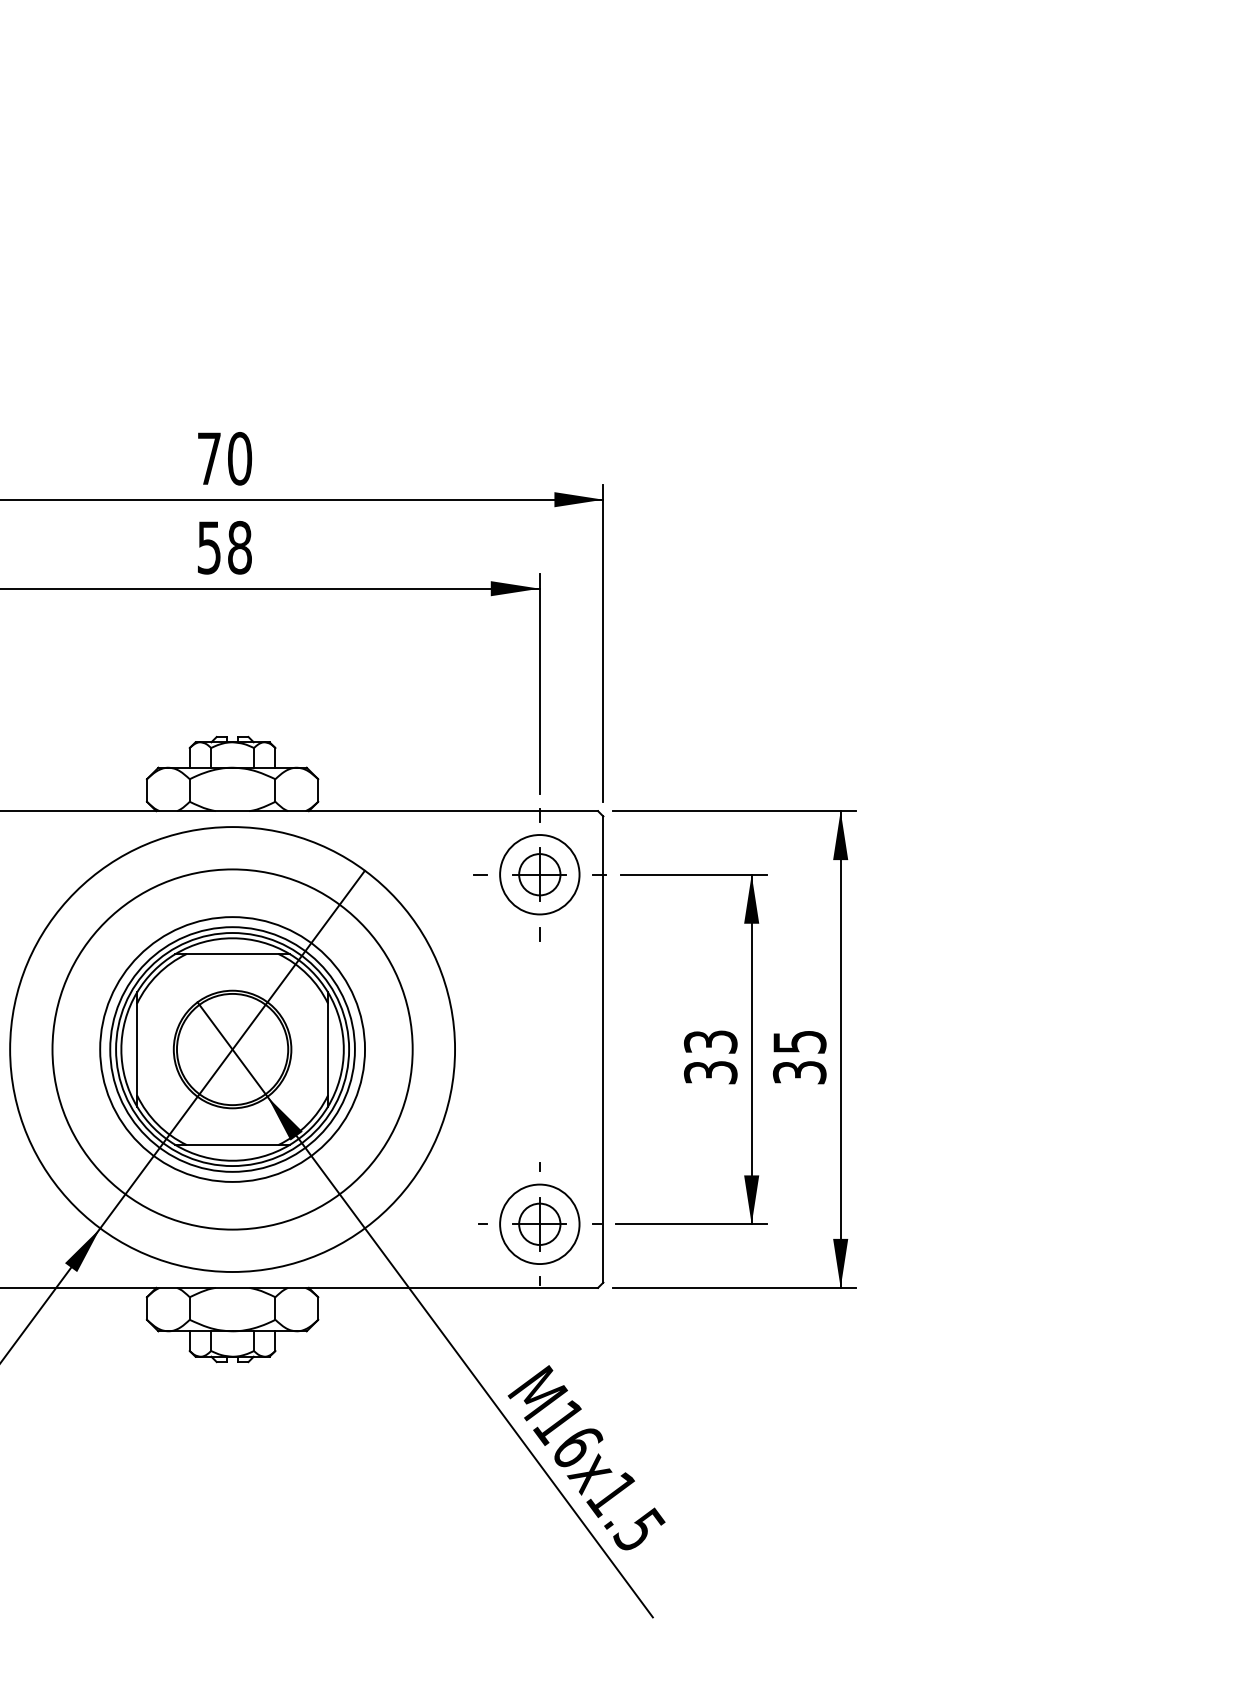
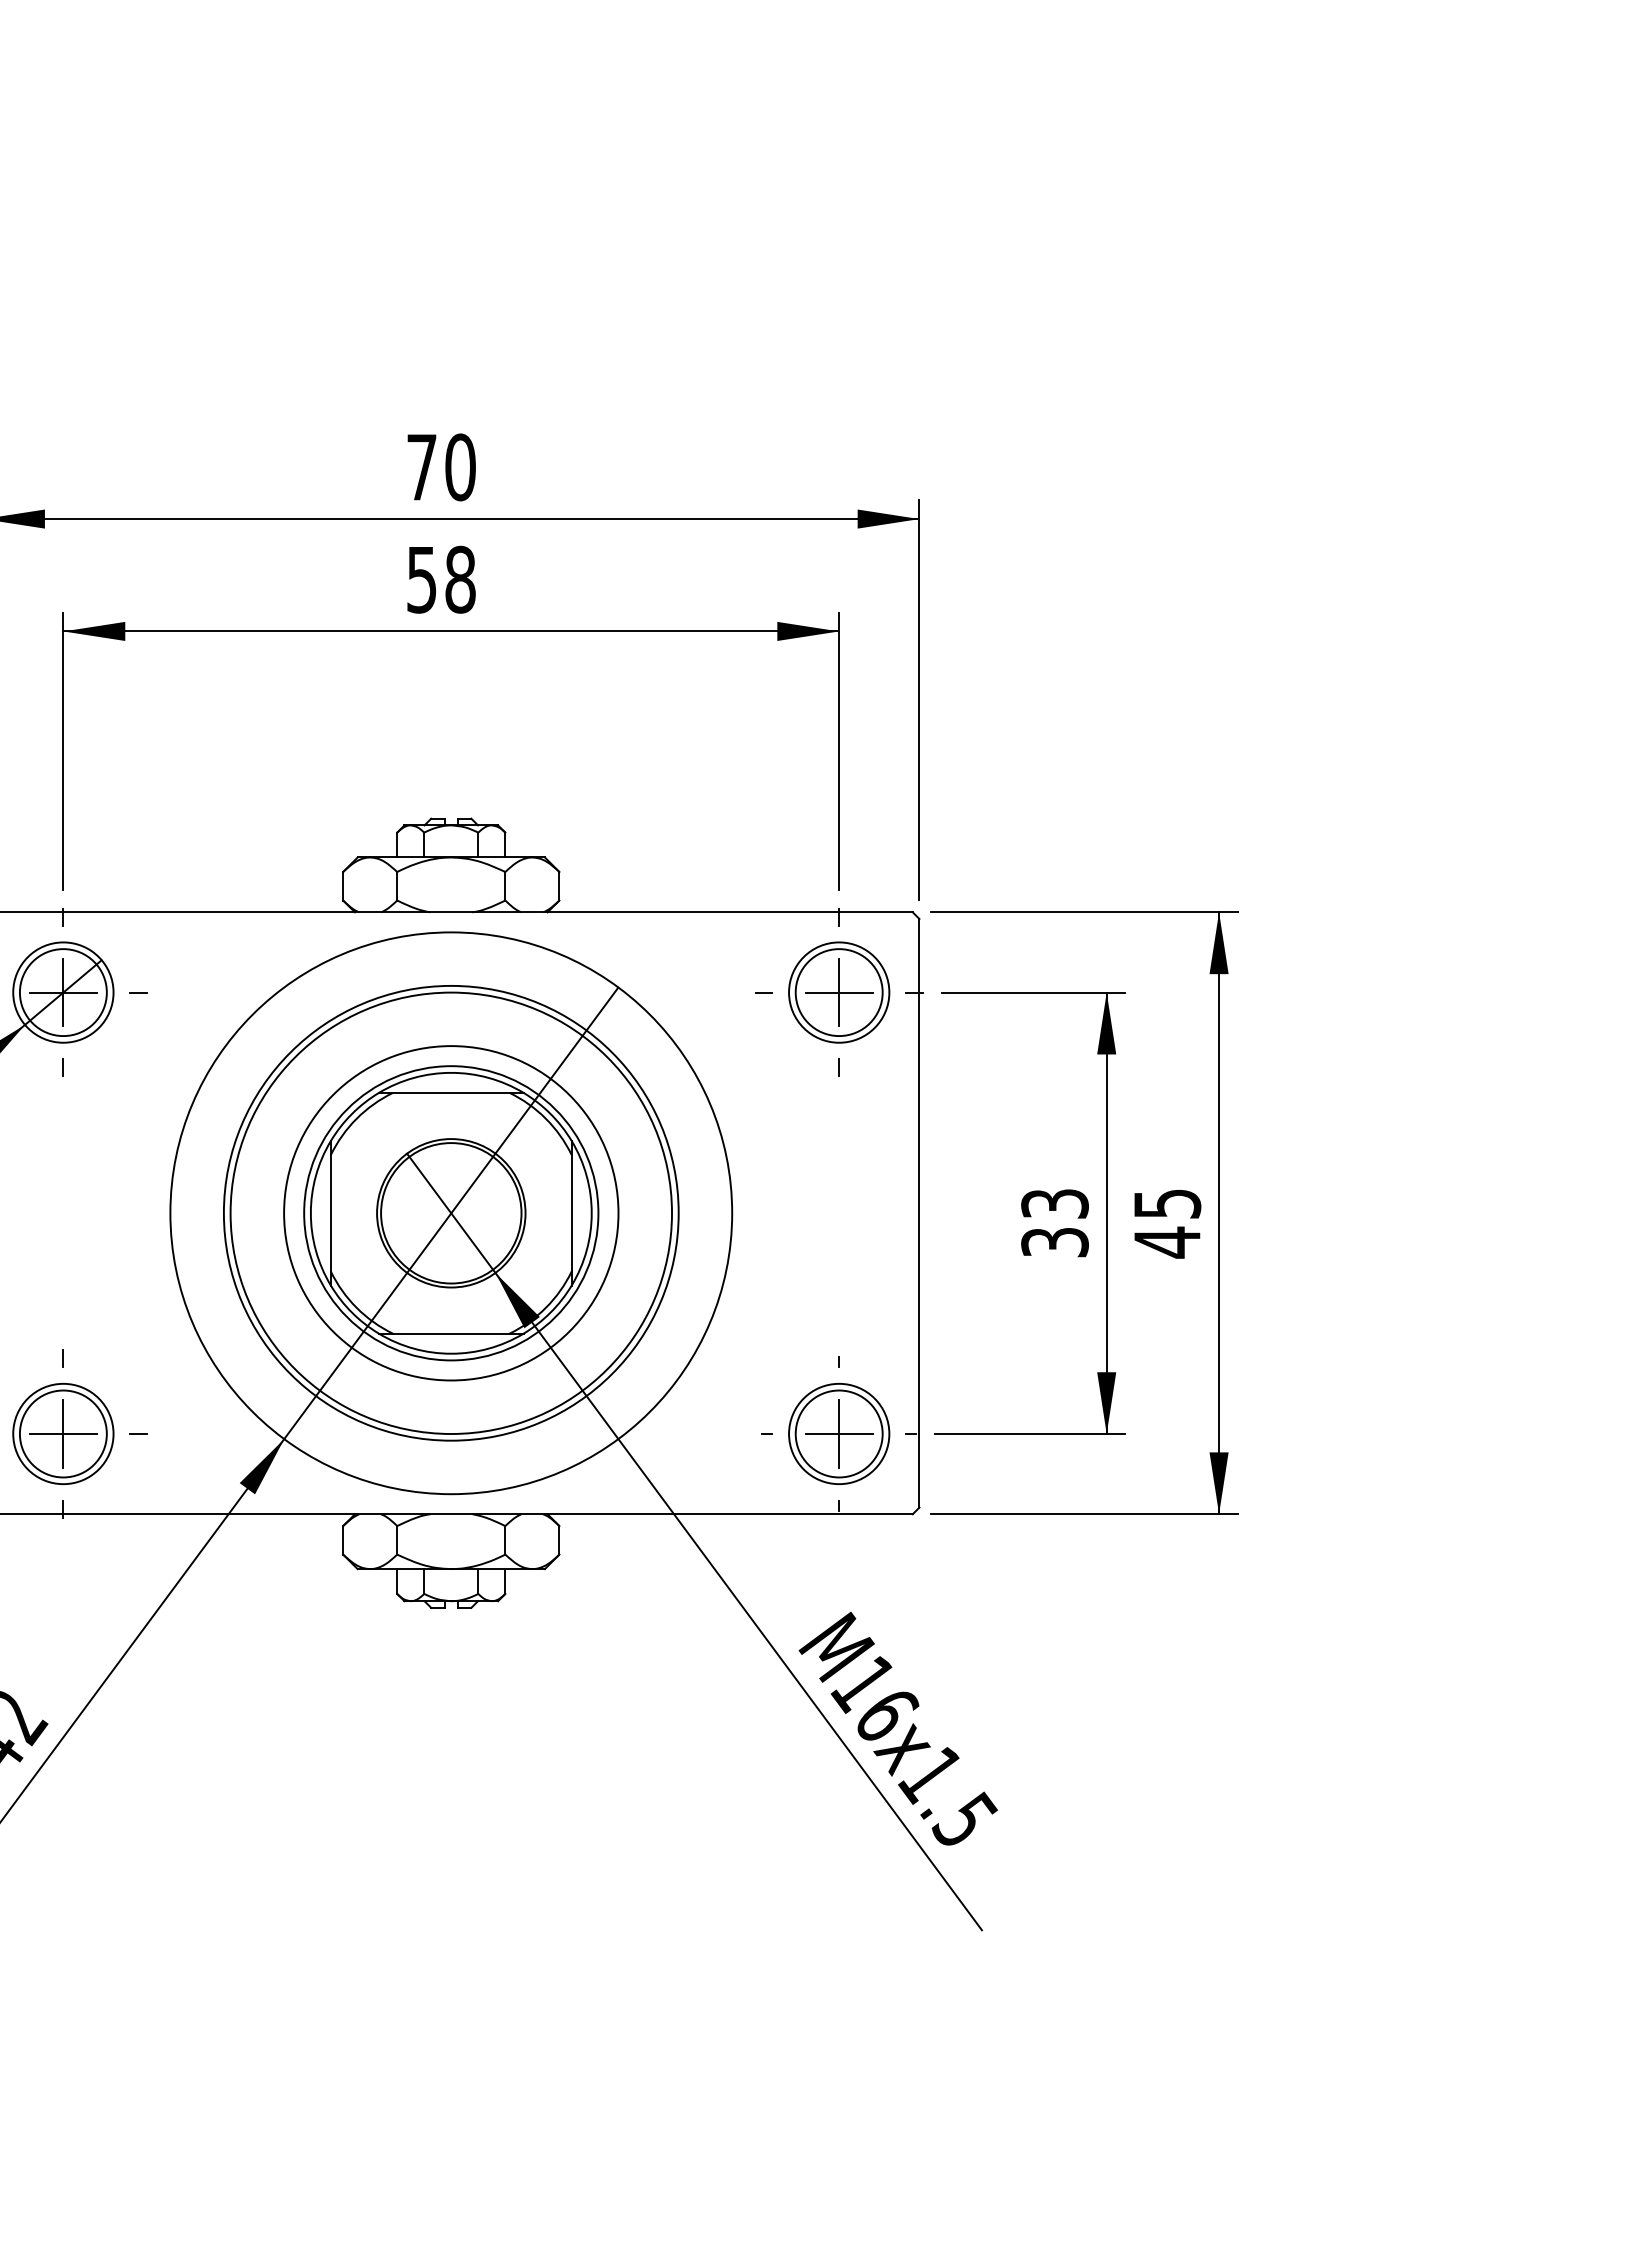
circle: (539, 874) -> (838, 992), size x1.67
circle: (232, 1049) -> (451, 1213), size x1.43
text: (799, 1072) -> (1167, 1242), 35 -> 45
circle: (539, 1223) -> (838, 1433), size x1.67

